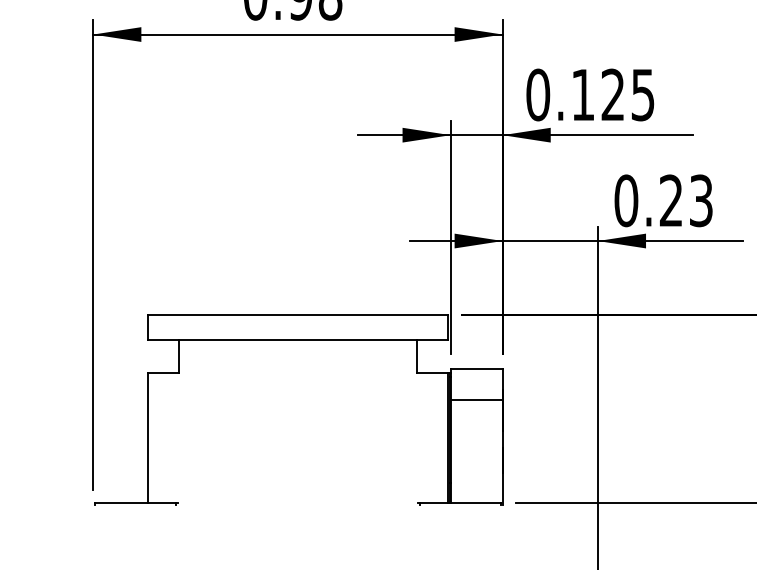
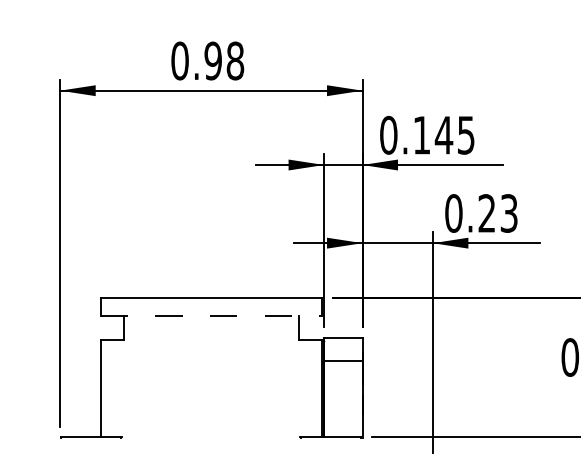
text: (612, 93) -> (443, 134), 0.125 -> 0.145
line: (298, 340) -> (211, 316), solid -> dashed

